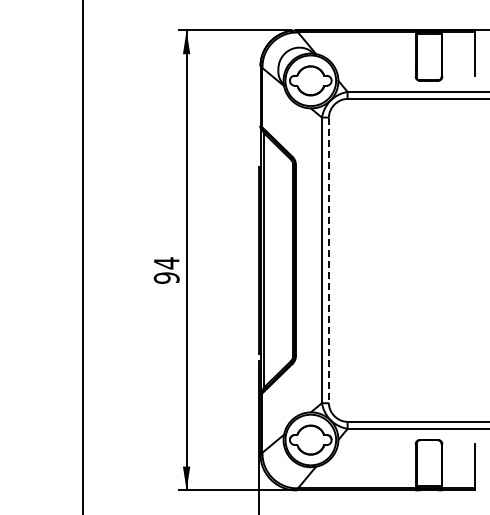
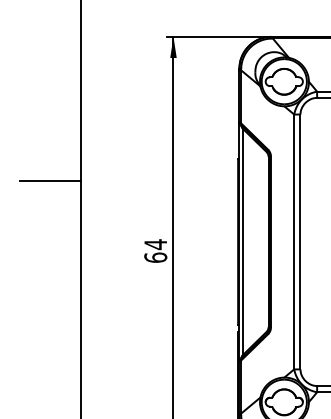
line: (48, 192) -> (50, 181), added
line: (328, 260) -> (300, 242), dashed -> solid
text: (166, 277) -> (155, 257), 94 -> 64

